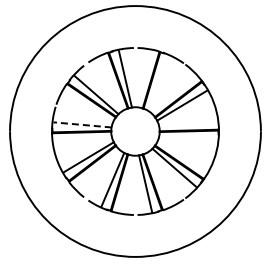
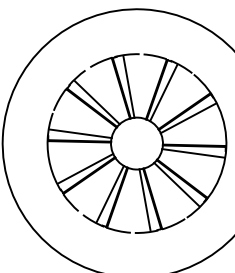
line: (157, 83) -> (163, 93), added
line: (82, 124) -> (80, 133), dashed -> solid
line: (188, 137) -> (193, 152), added

